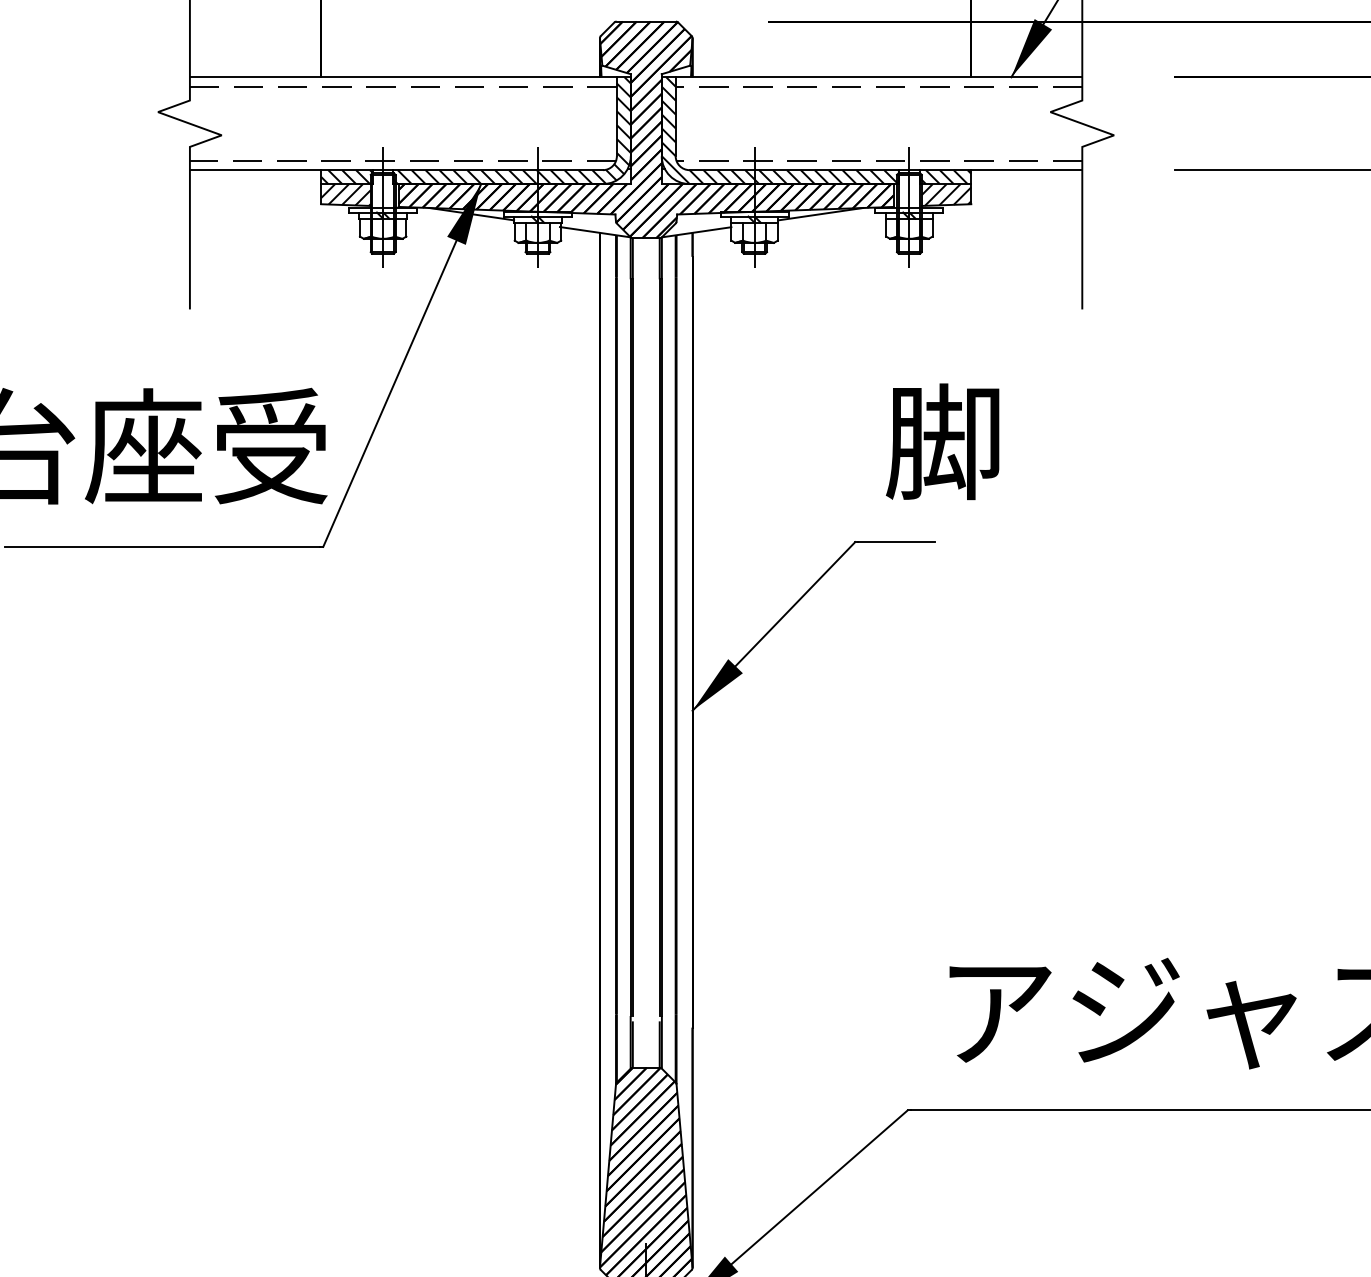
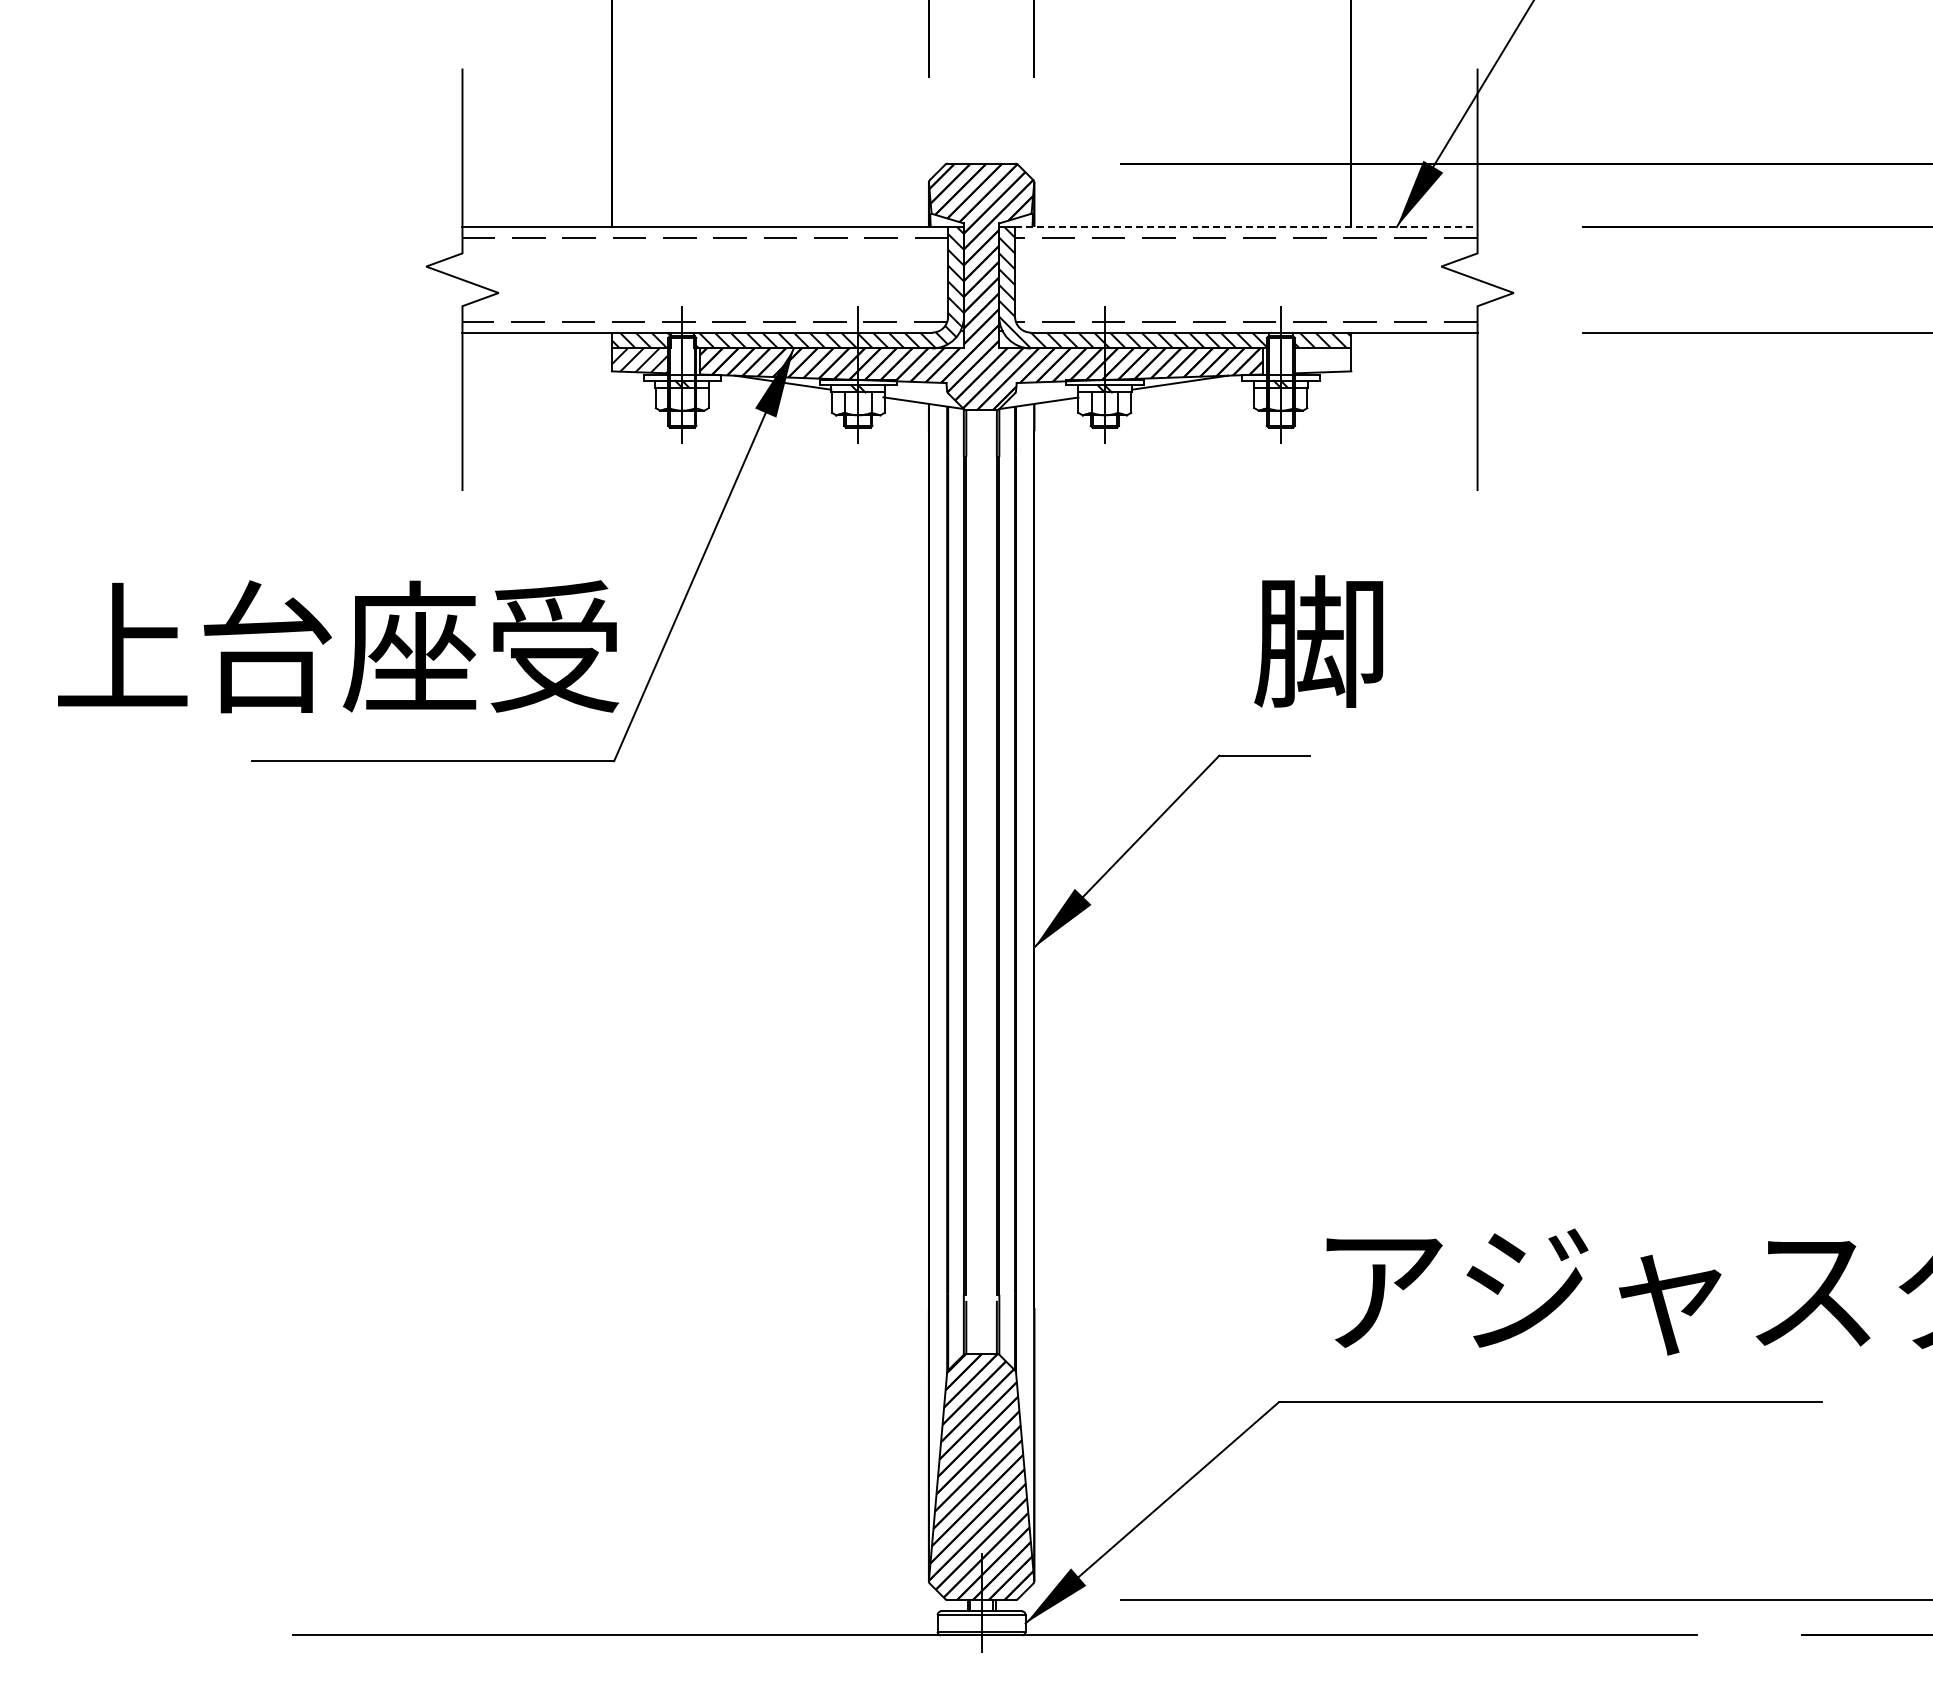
line: (879, 76) -> (1246, 226), solid -> dashed
hatch: (945, 194) -> (1322, 360), removed

